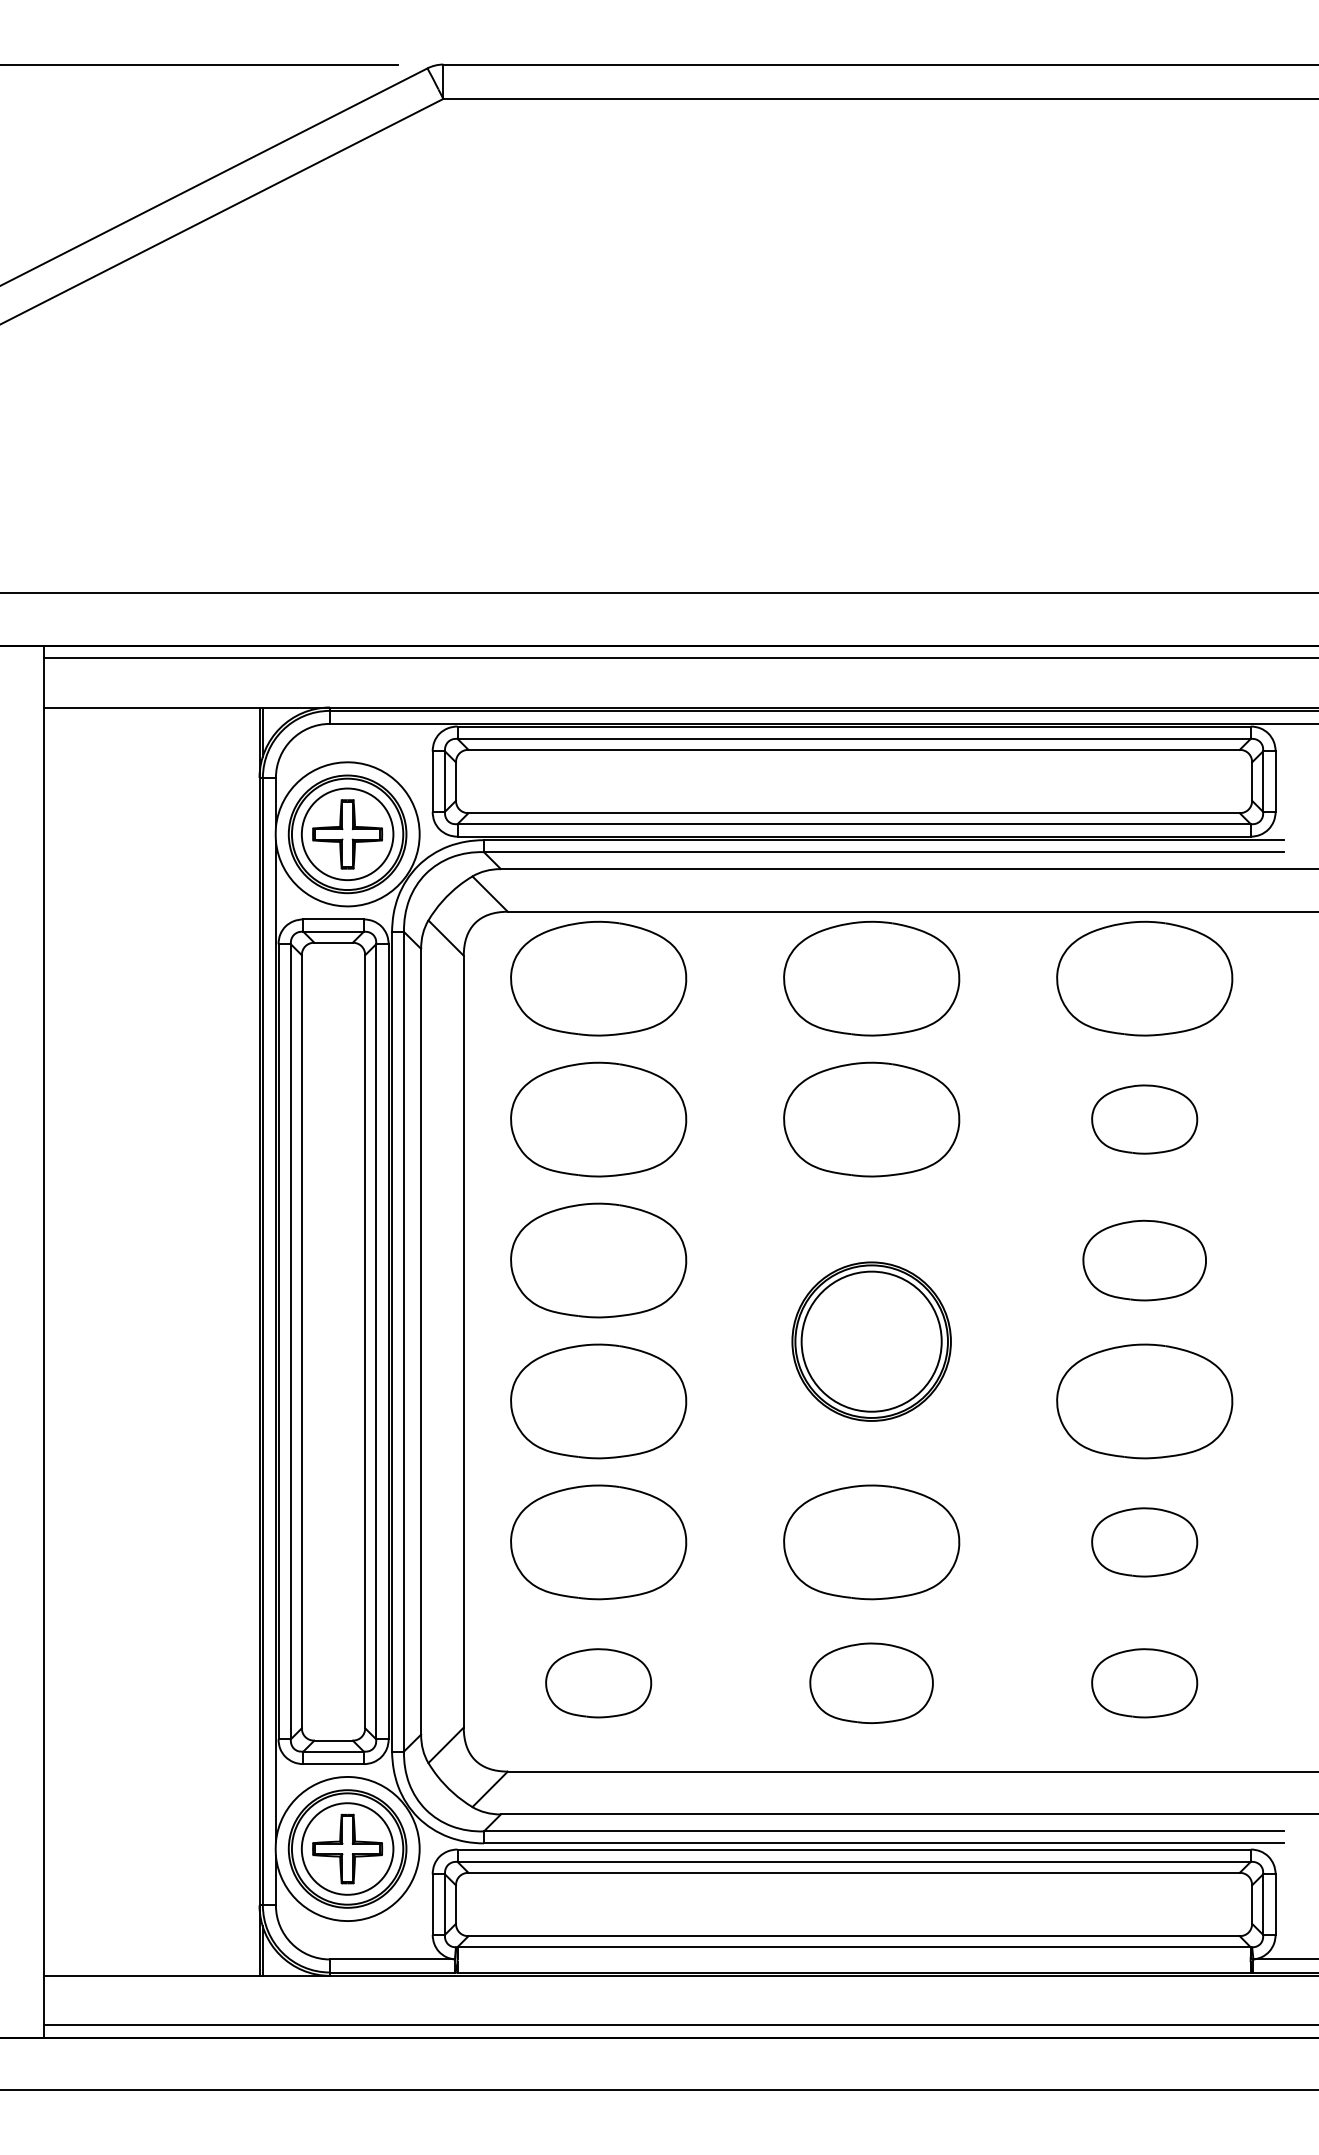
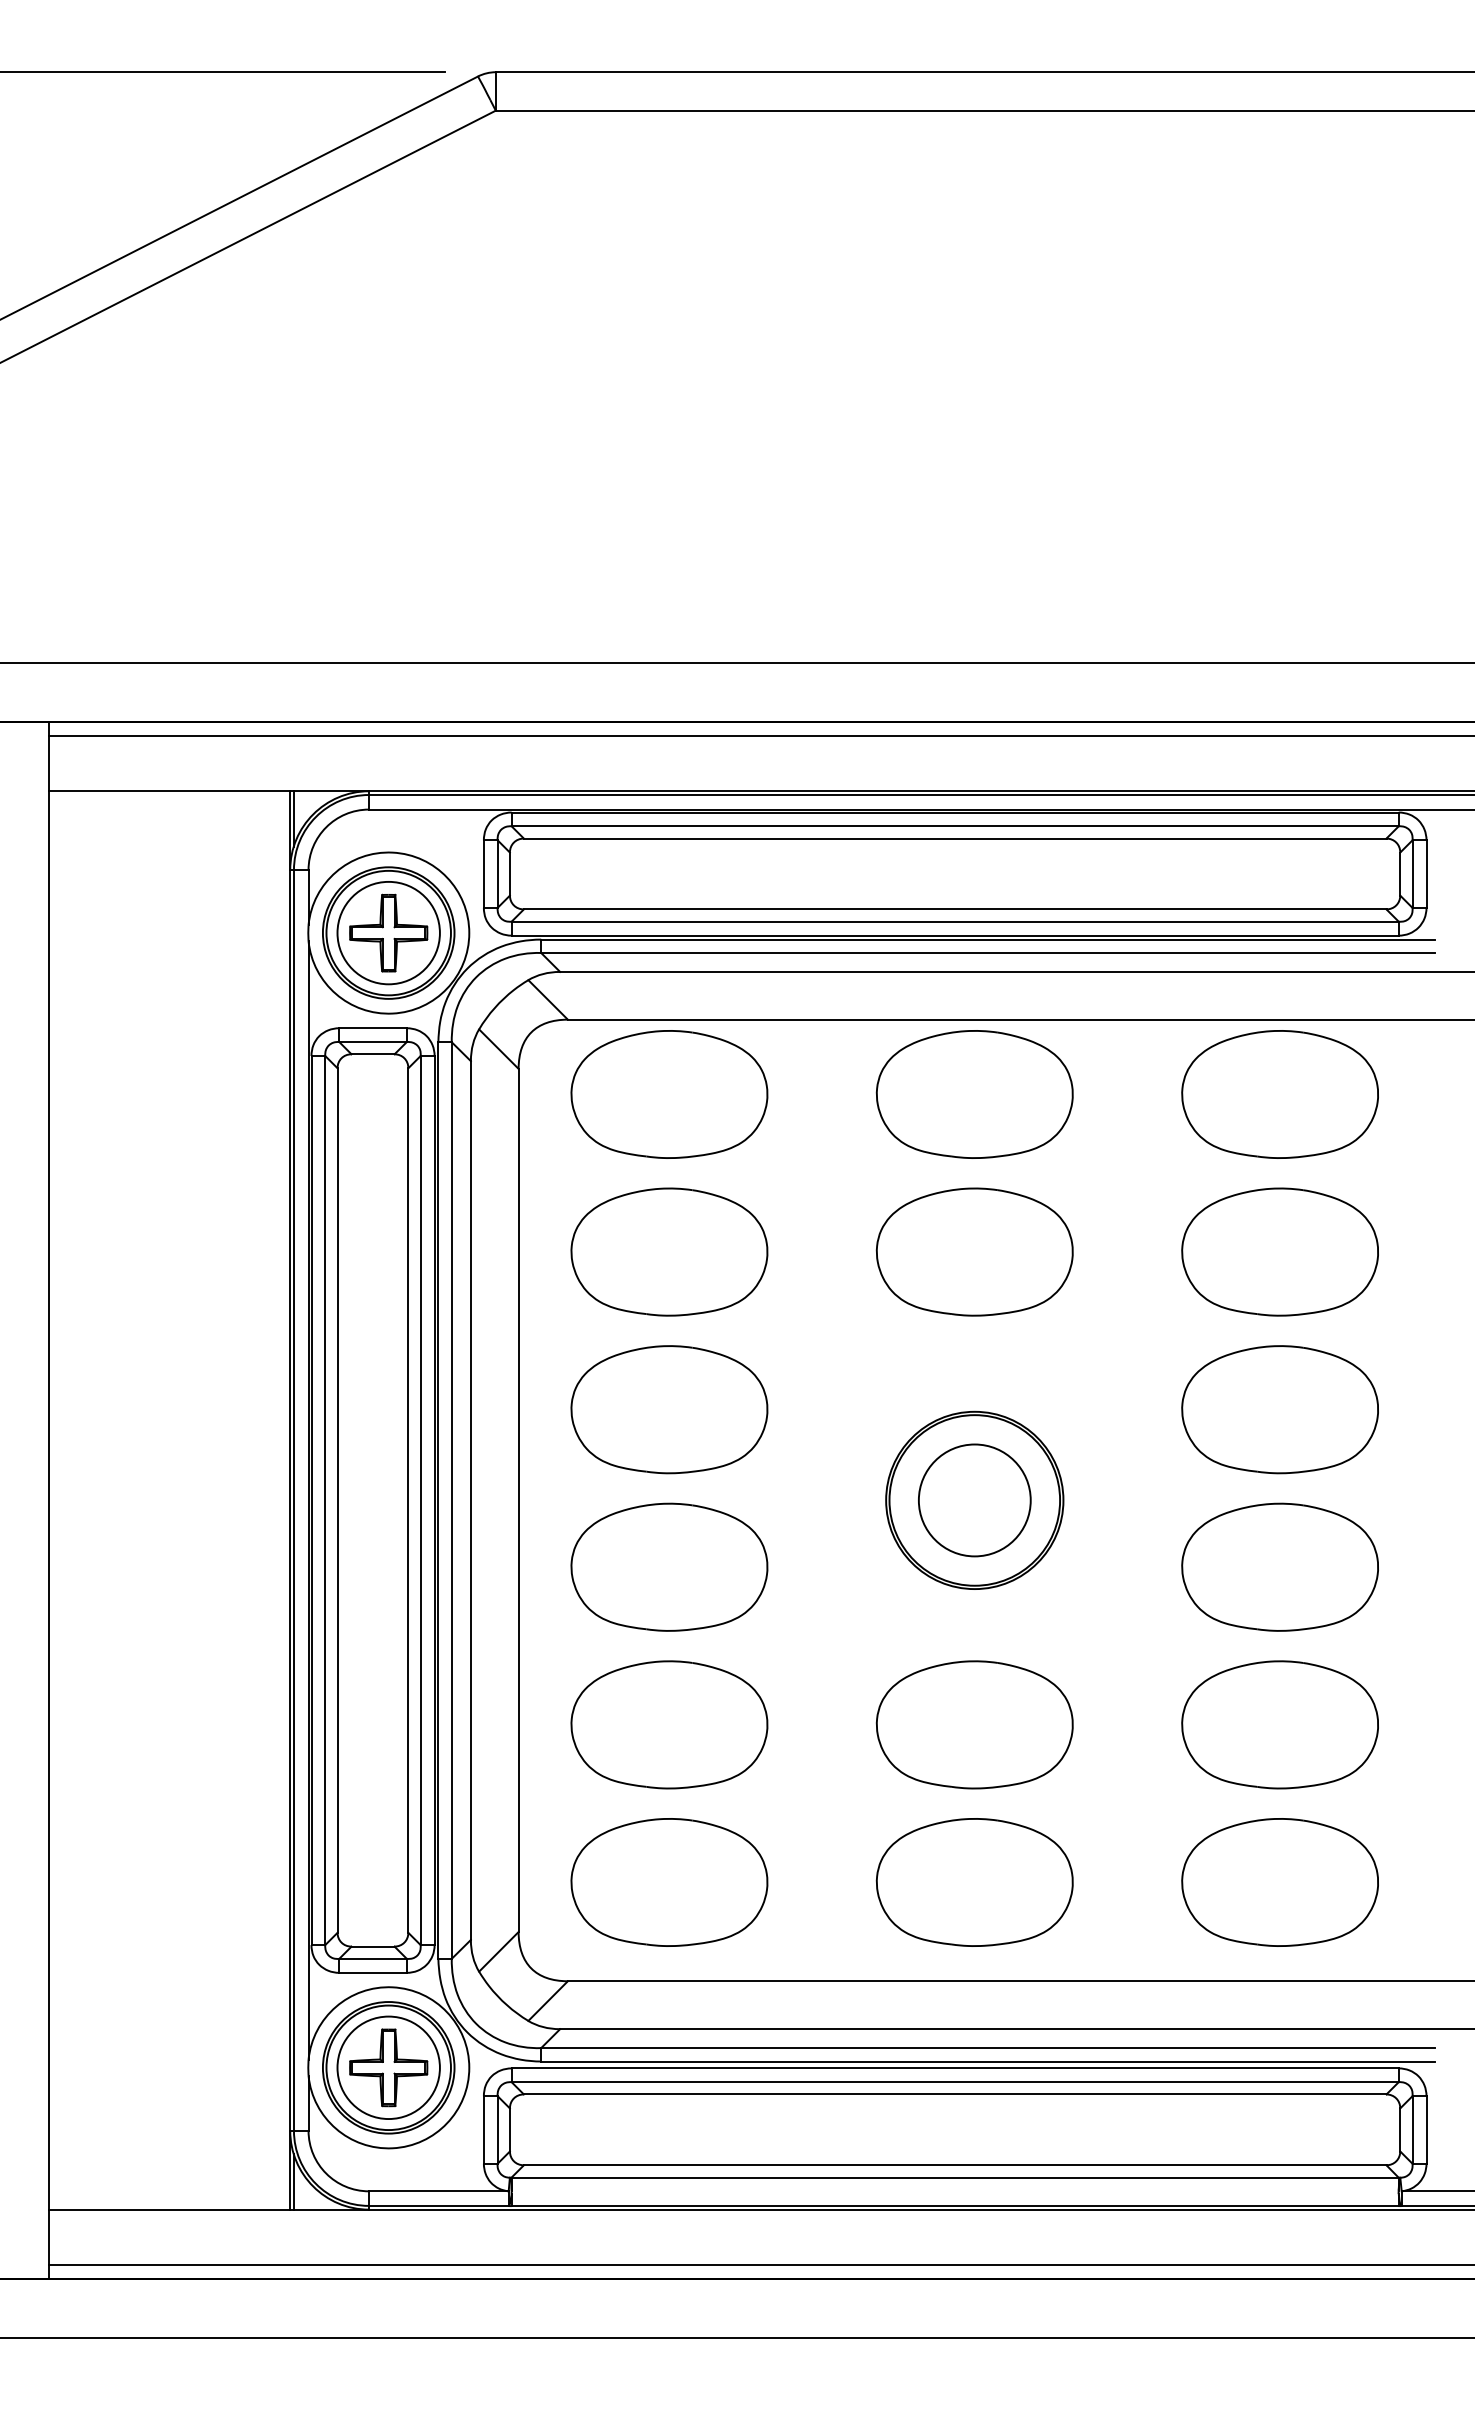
part: (1144, 1119) -> (1279, 1251), size x1.67
part: (1144, 1260) -> (1279, 1409), size x1.43
circle: (871, 1341) -> (974, 1500), size x0.71
part: (1144, 1542) -> (1279, 1724), size x1.67
part: (598, 1683) -> (669, 1882), size x1.67
part: (871, 1683) -> (974, 1882), size x1.43
part: (1144, 1683) -> (1279, 1882), size x1.67

